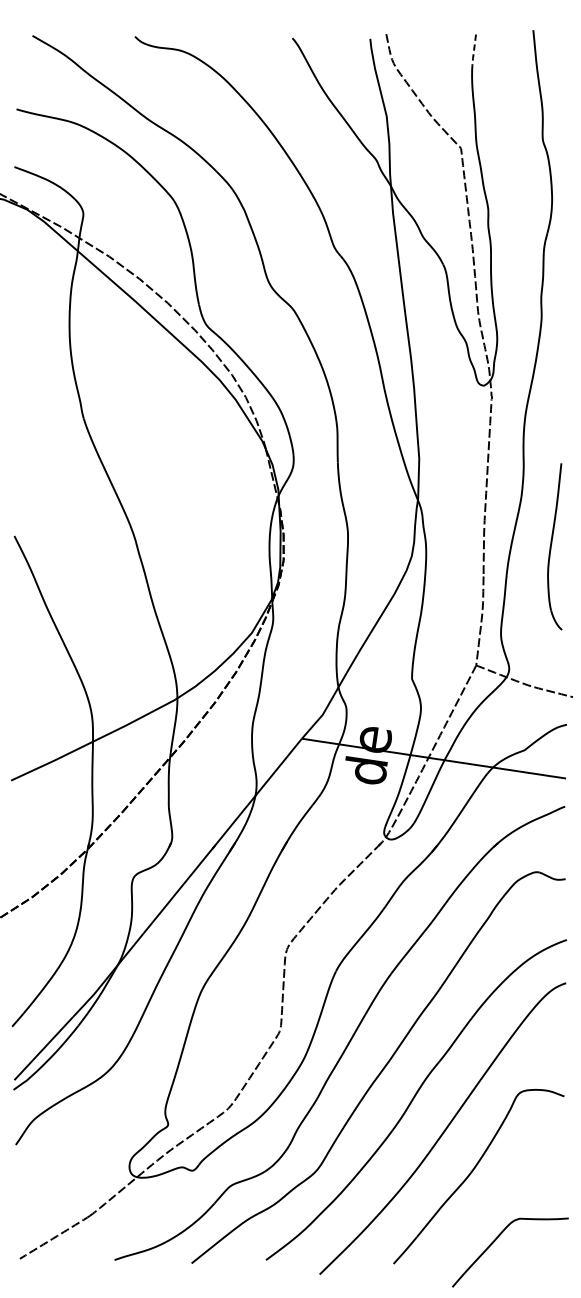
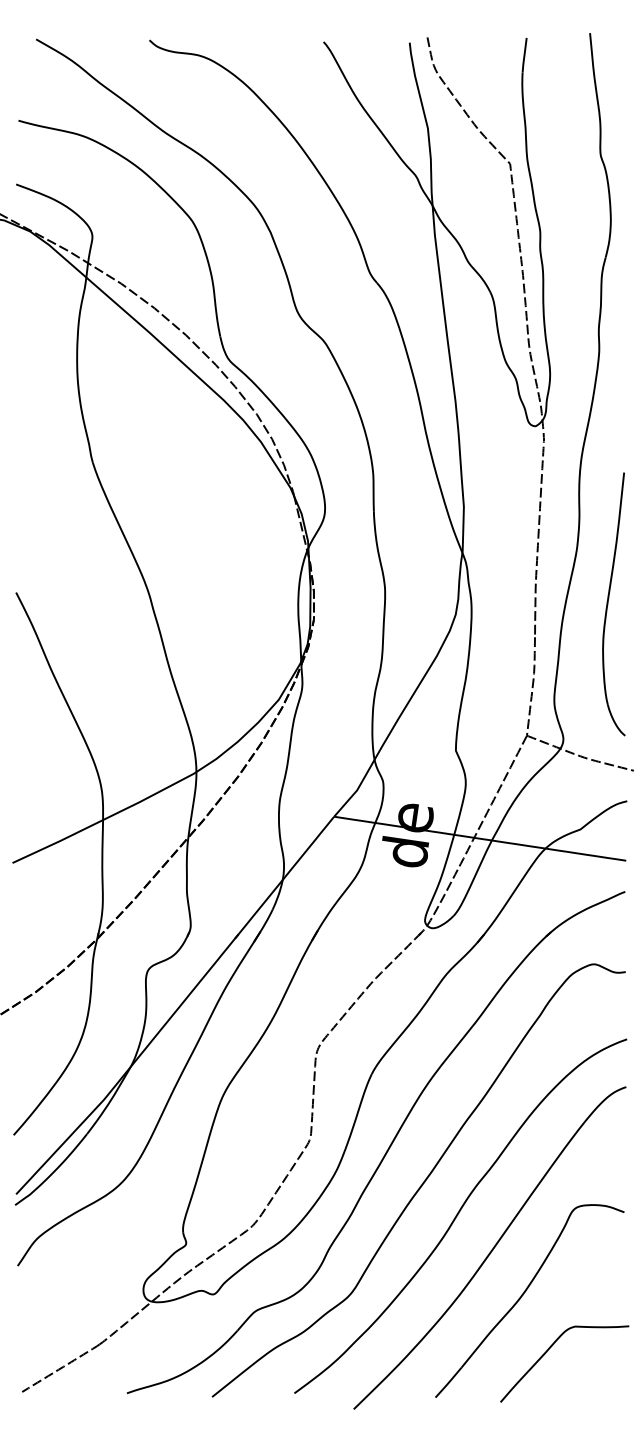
line: (474, 50) -> (524, 55), dashed -> solid
part: (554, 546) -> (613, 604), size x1.43
curve: (494, 1242) -> (547, 1352), moved

